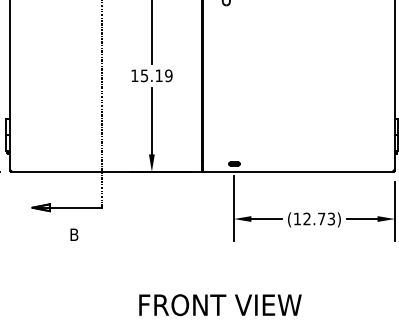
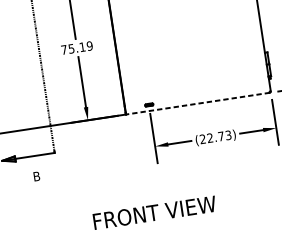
text: (134, 75) -> (63, 49), 15.19 -> 75.19
line: (298, 171) -> (198, 103), solid -> dashed
text: (296, 218) -> (202, 138), (12.73) -> (22.73)

